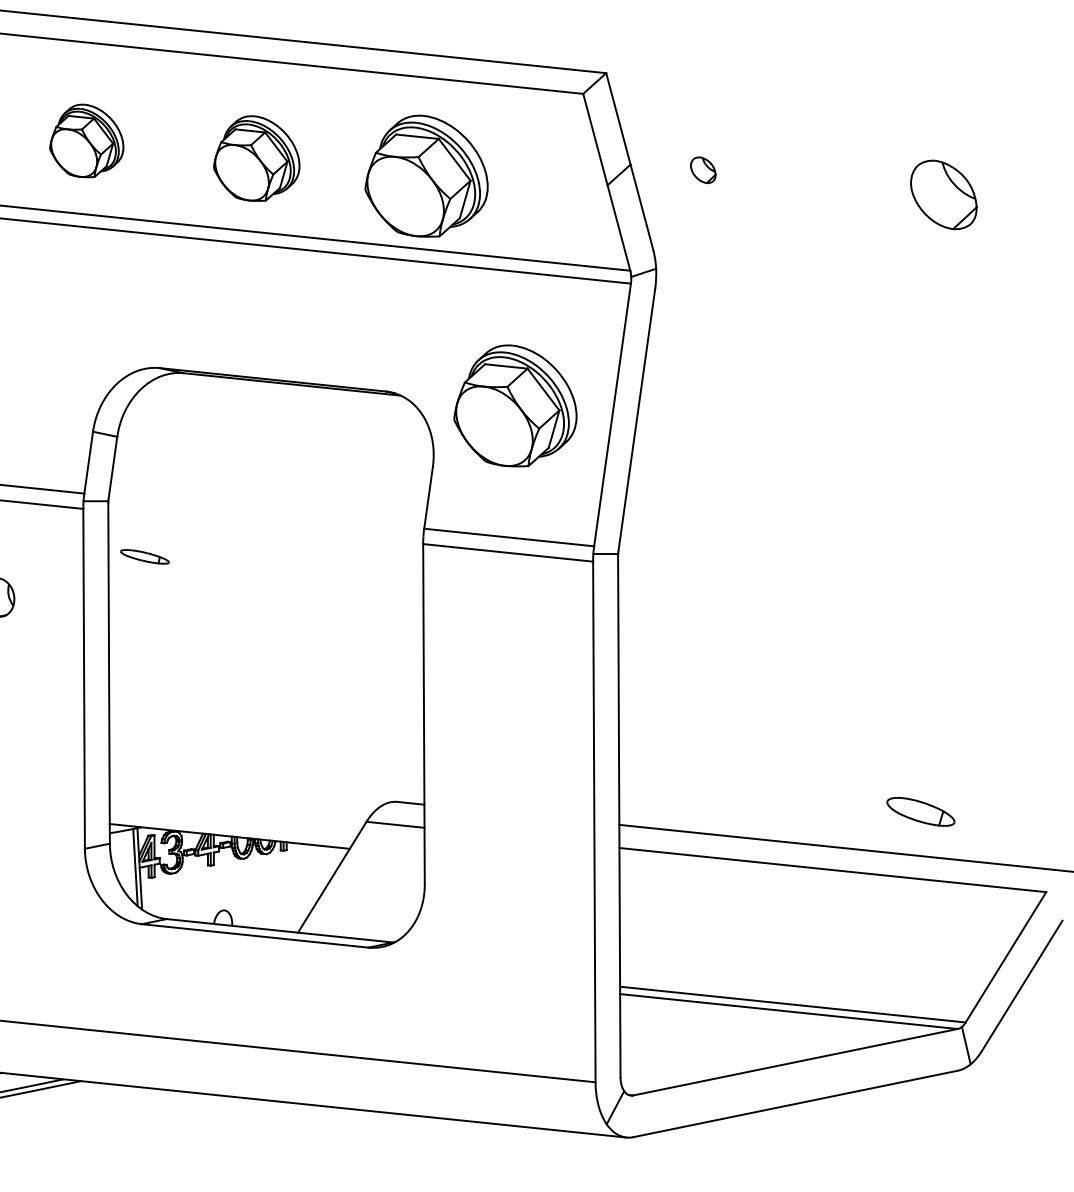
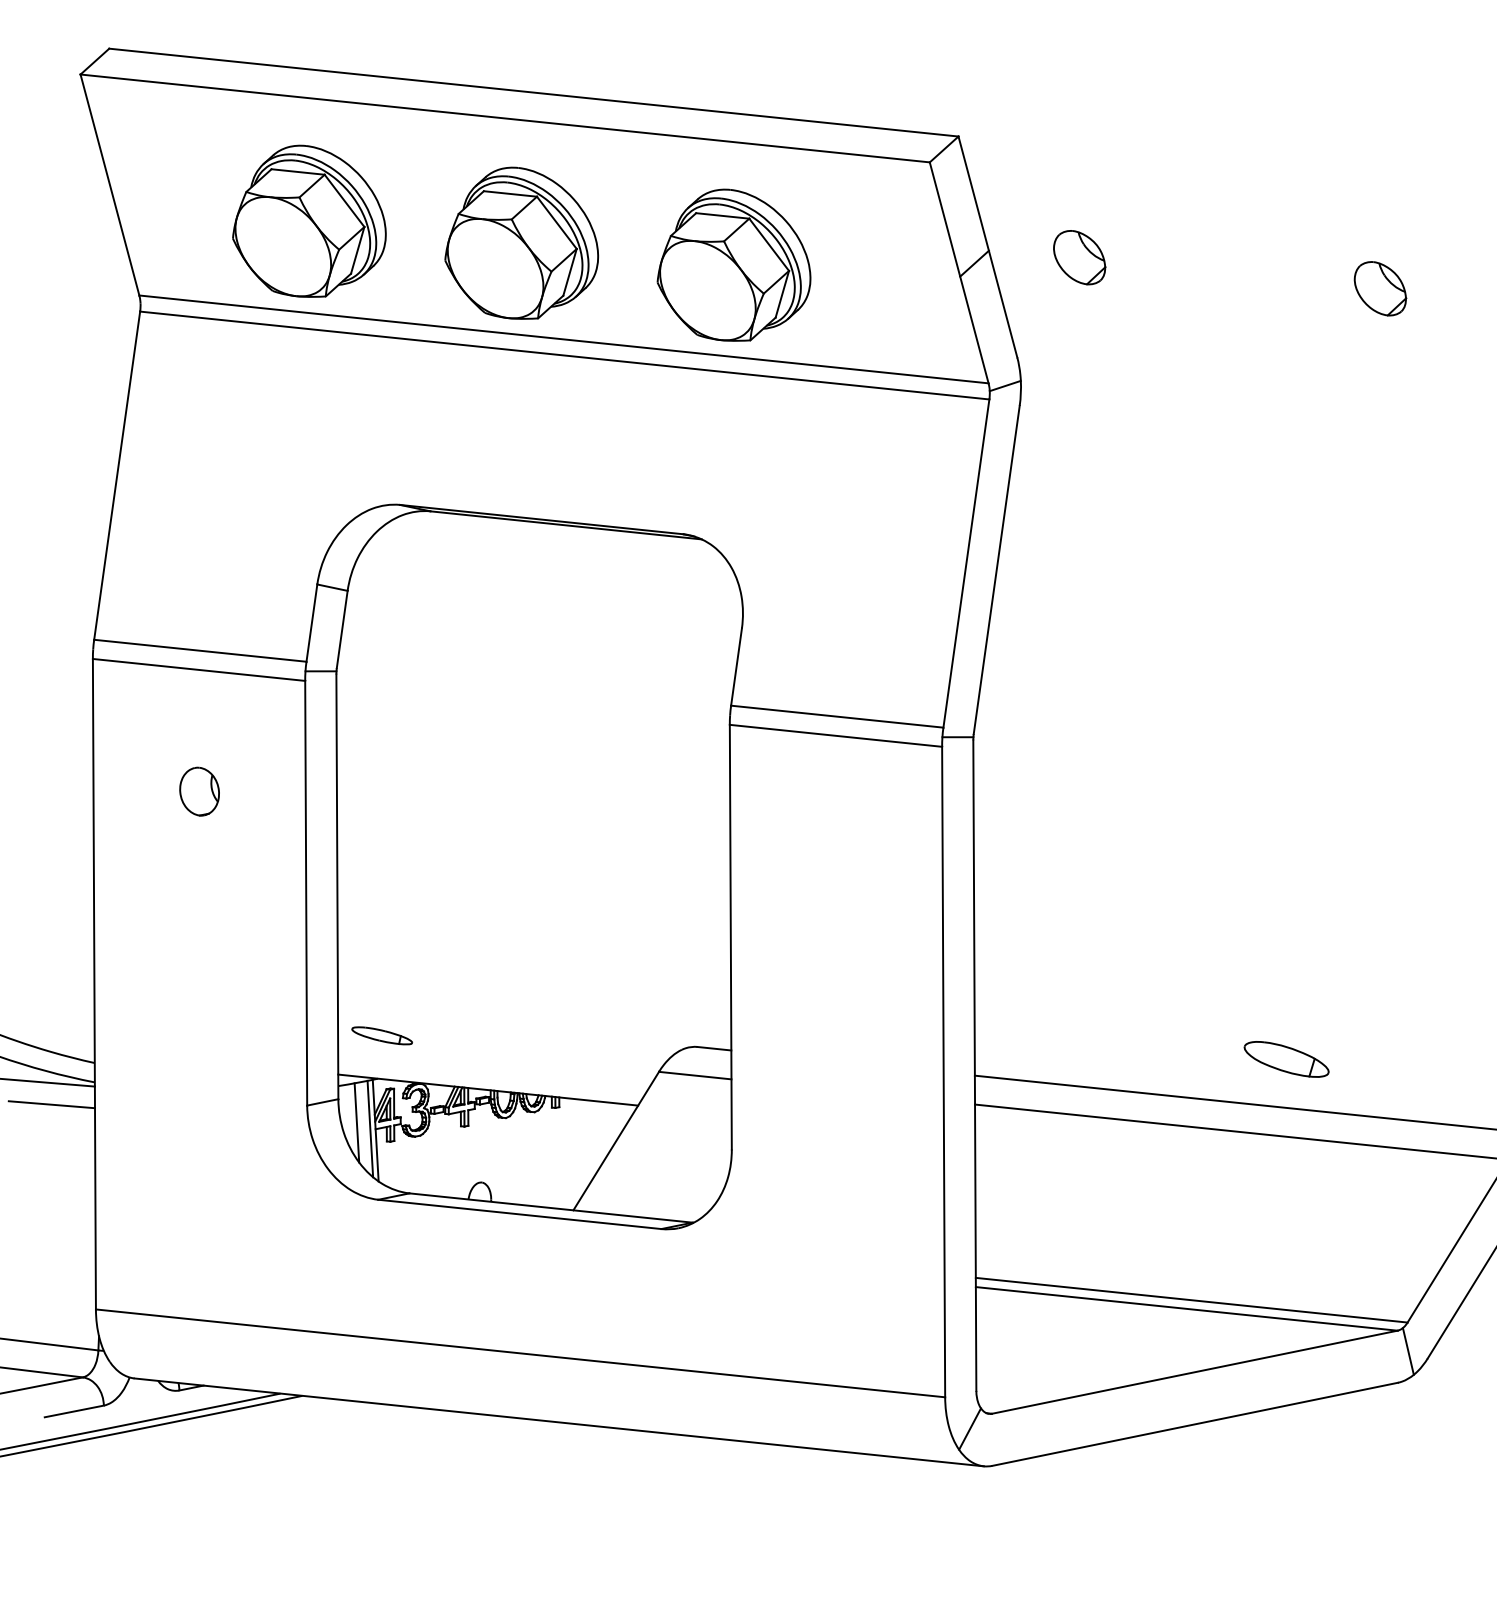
part: (86, 140) -> (309, 220), size x1.67
part: (256, 158) -> (521, 242), size x1.43
part: (703, 170) -> (1079, 257), size x1.67
part: (943, 194) -> (1380, 288), size x0.62
part: (514, 405) -> (844, 551), removed
part: (144, 556) -> (381, 1035), moved
part: (920, 811) -> (1286, 1059), moved
line: (124, 862) -> (356, 1122), added

